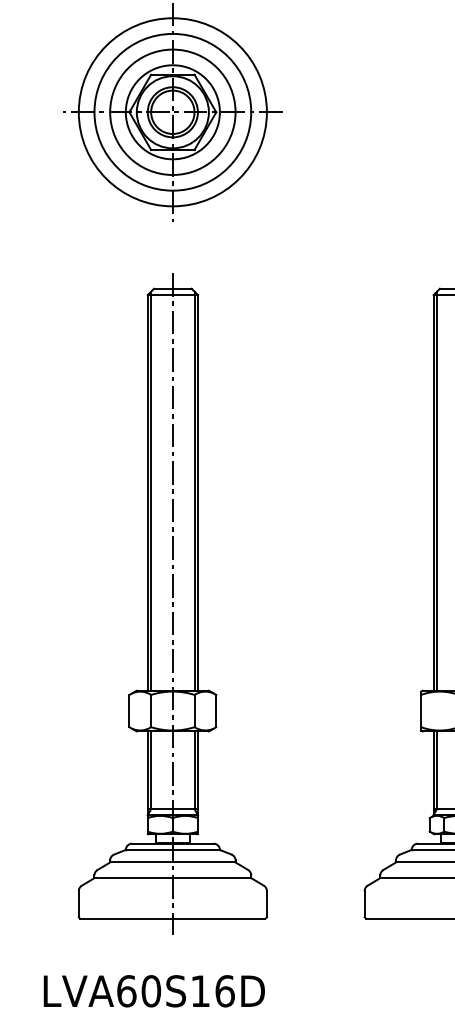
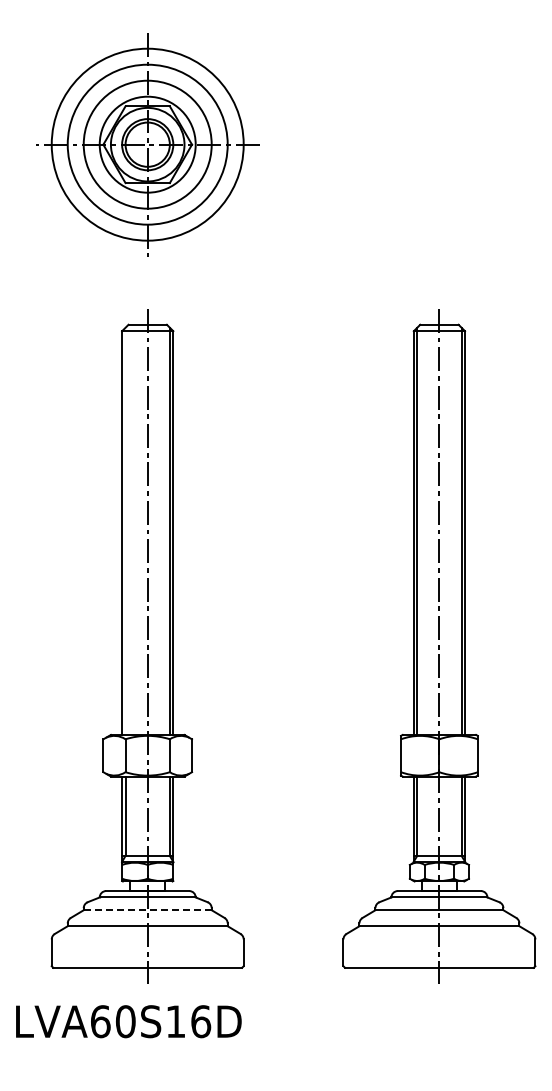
line: (151, 490) -> (125, 530), removed
line: (172, 862) -> (147, 910), solid -> dashed
text: (154, 991) -> (128, 1021), moved

